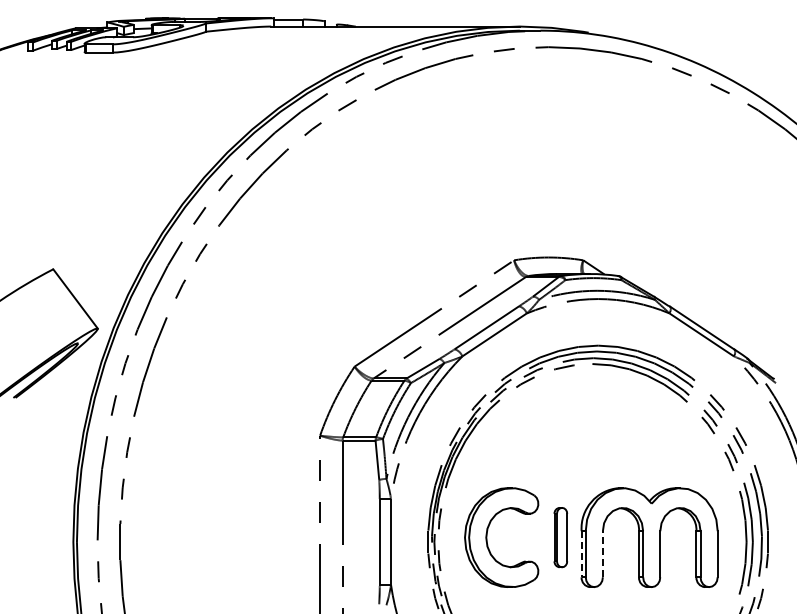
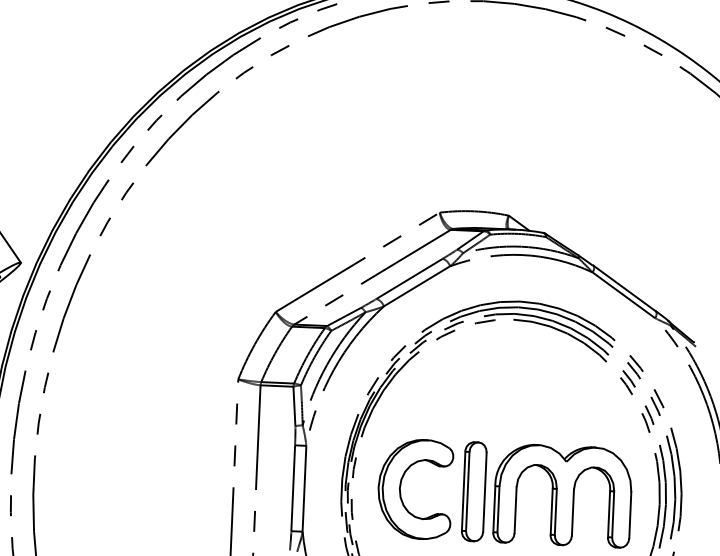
part: (560, 537) -> (473, 491), size x1.67
line: (602, 553) -> (515, 509), dashed -> solid
line: (581, 554) -> (494, 509), dashed -> solid

